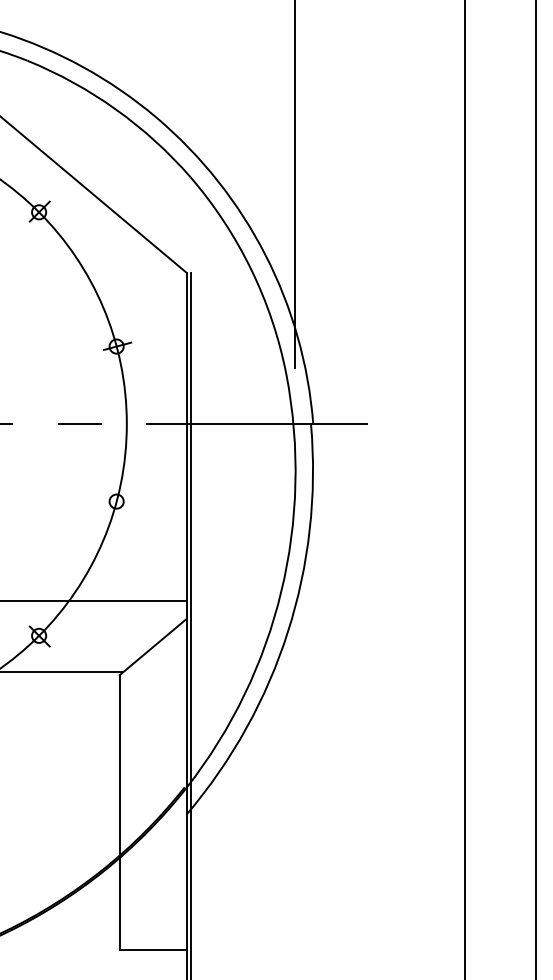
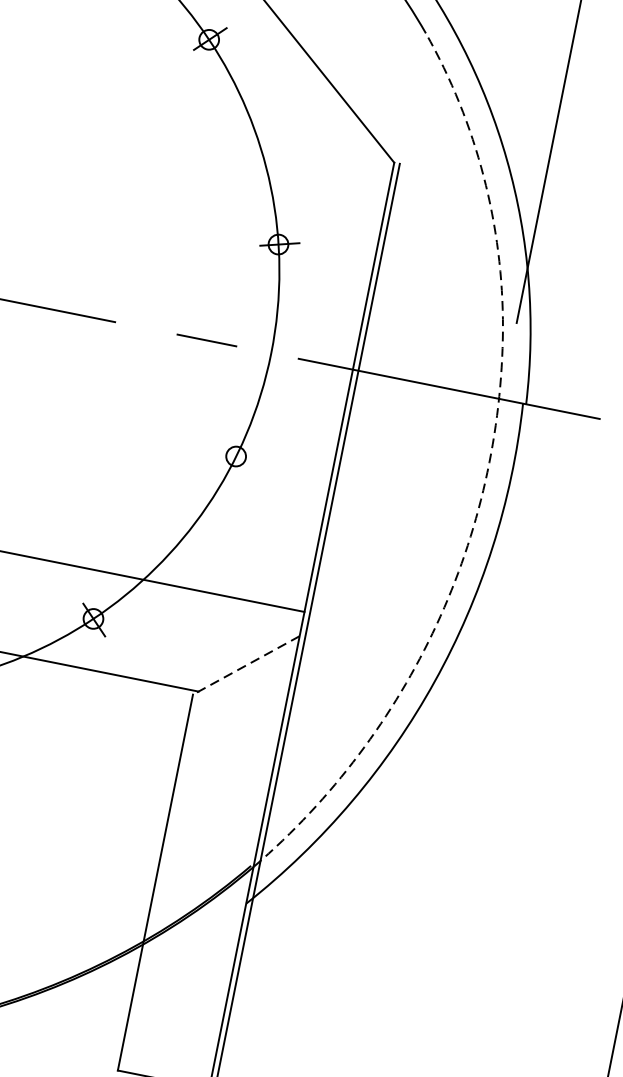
line: (295, 484) -> (485, 482), solid -> dashed
line: (153, 647) -> (246, 666), solid -> dashed

